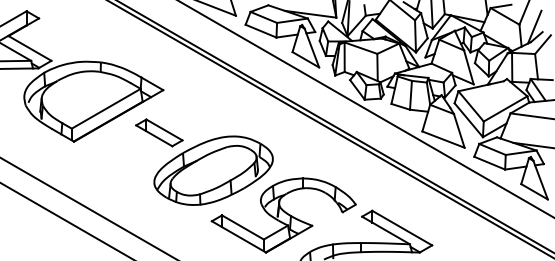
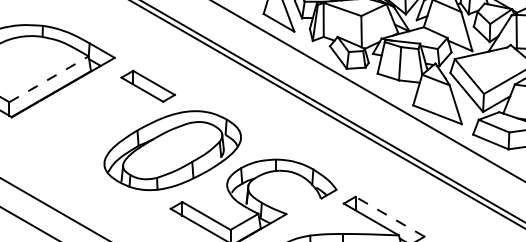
line: (106, 108) -> (49, 78), solid -> dashed
part: (159, 132) -> (148, 85), moved
line: (402, 228) -> (390, 217), solid -> dashed

